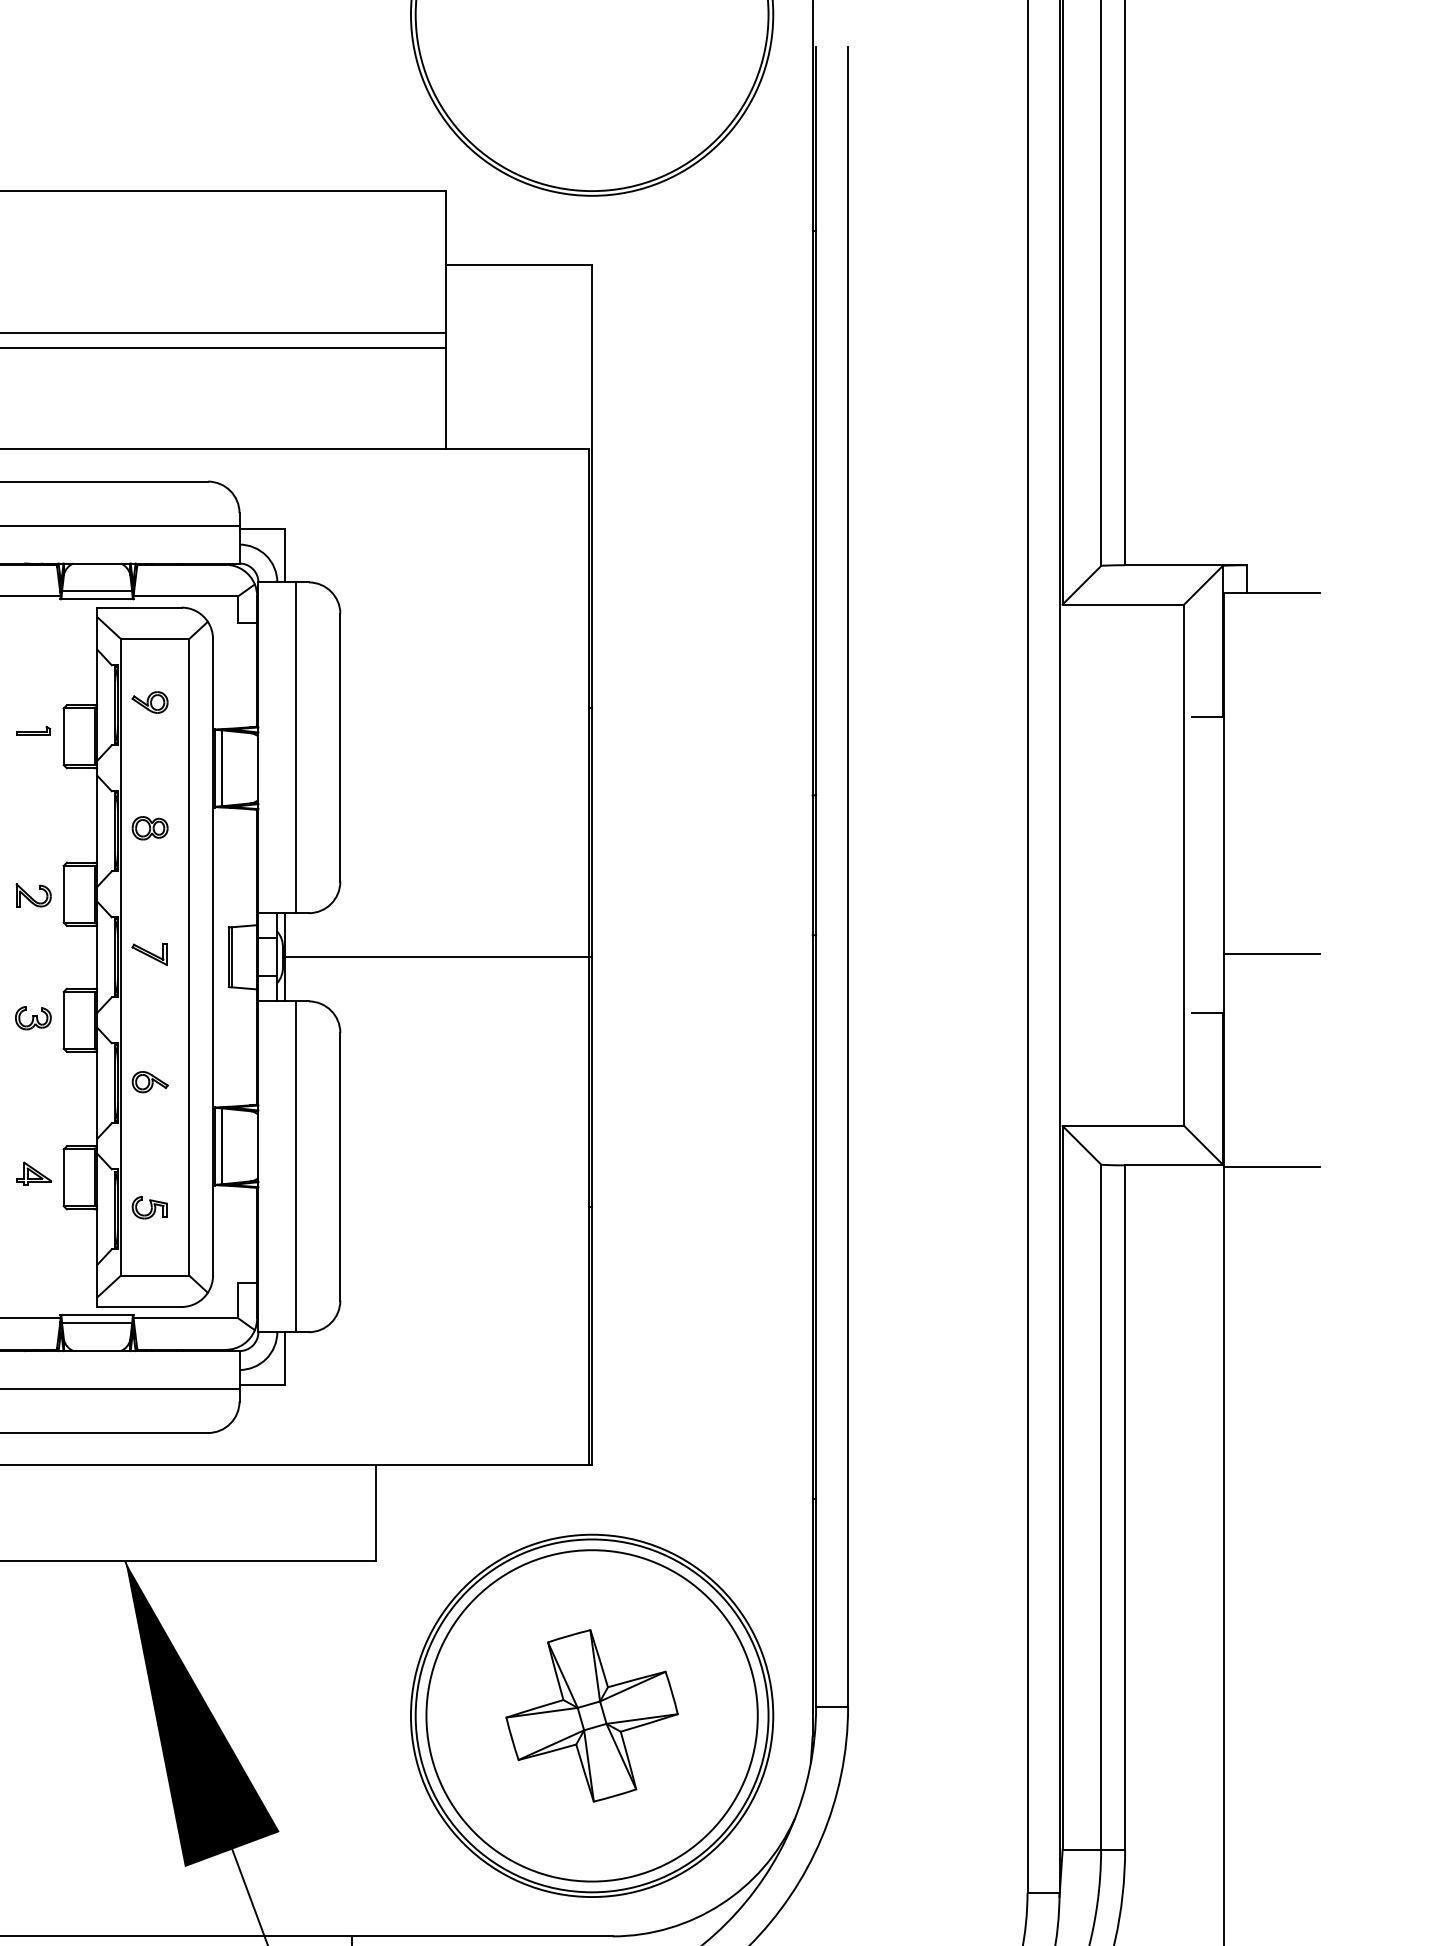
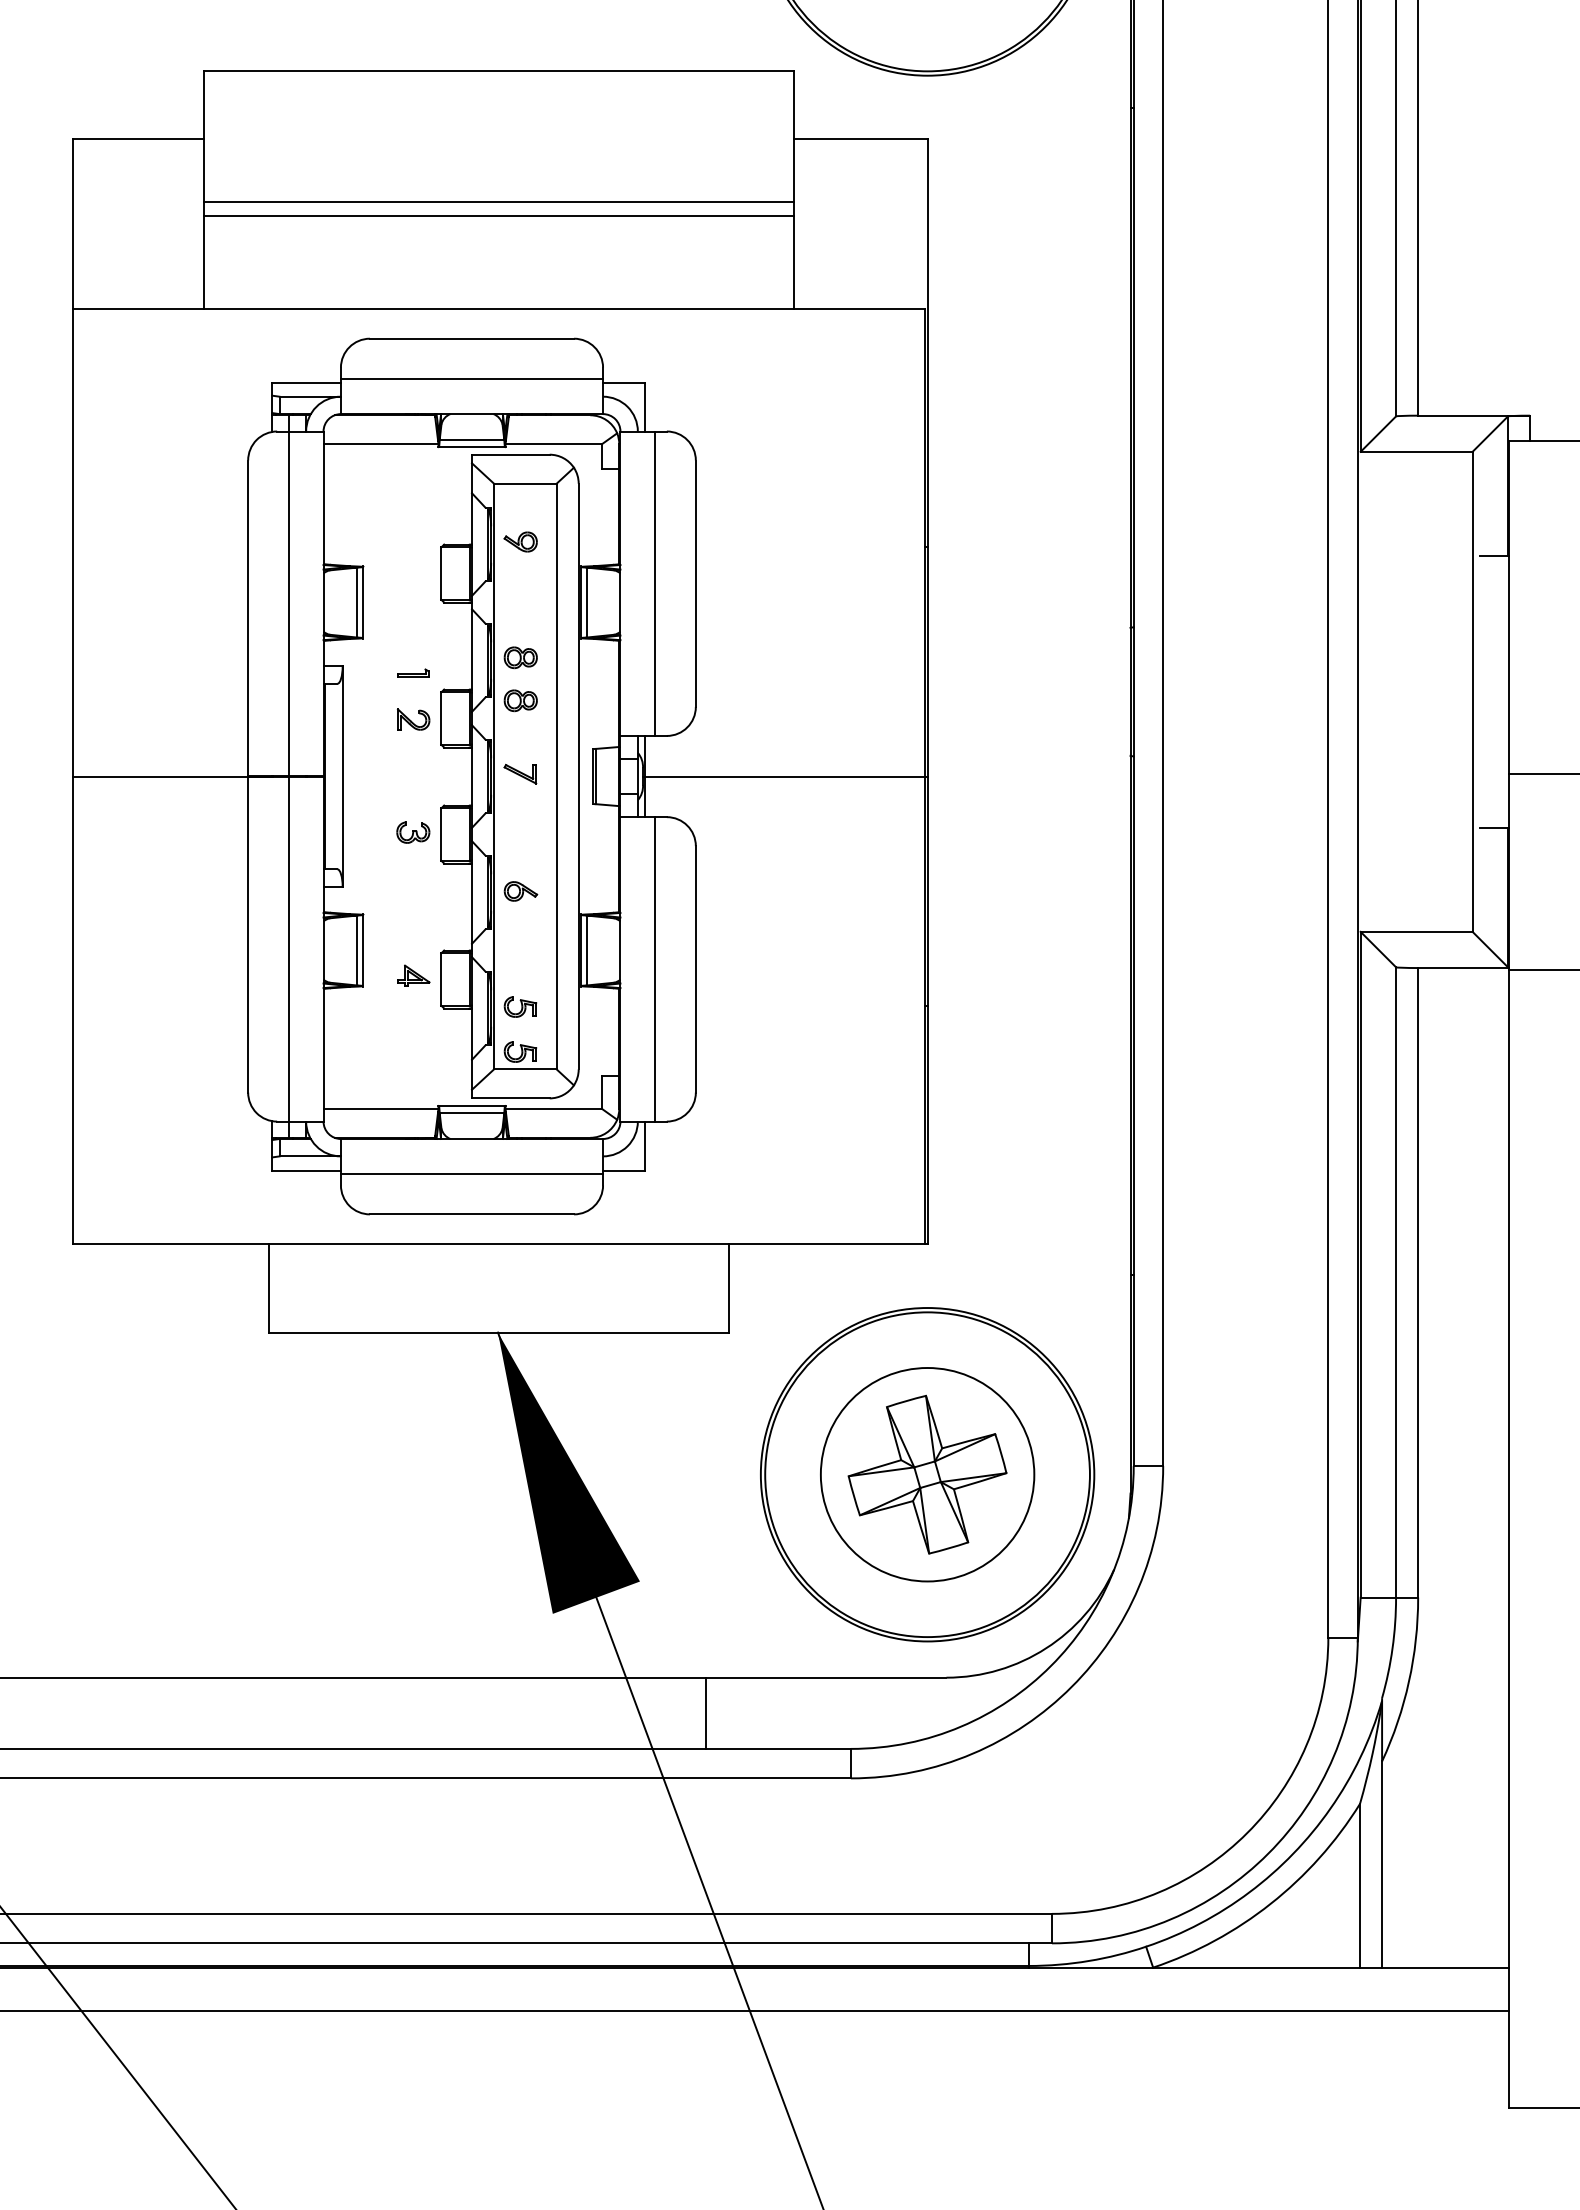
part: (33, 730) -> (413, 672), moved
part: (149, 874) -> (520, 700), added
part: (149, 1256) -> (520, 1051), added
circle: (592, 1715) -> (927, 1474), size x0.7

